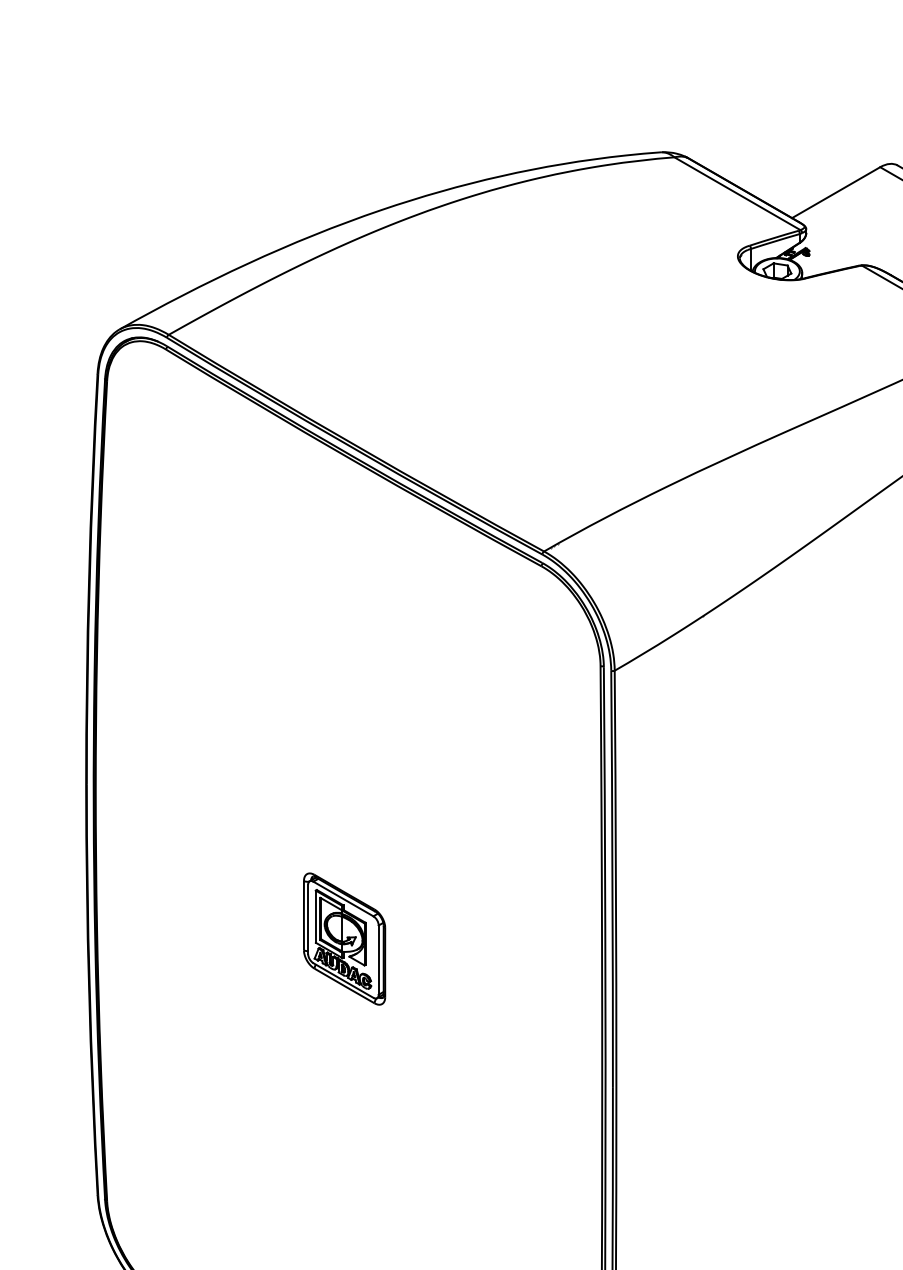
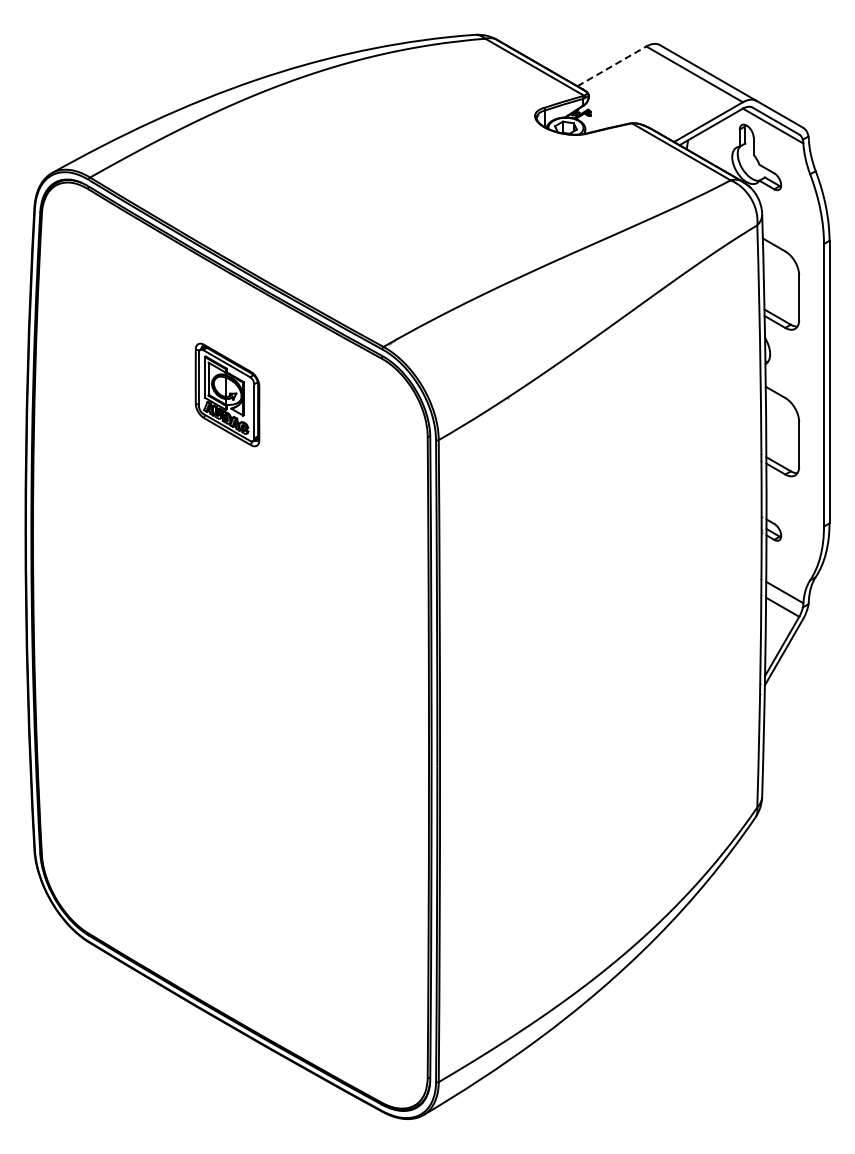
line: (835, 192) -> (611, 66), solid -> dashed
part: (344, 938) -> (227, 394), moved

